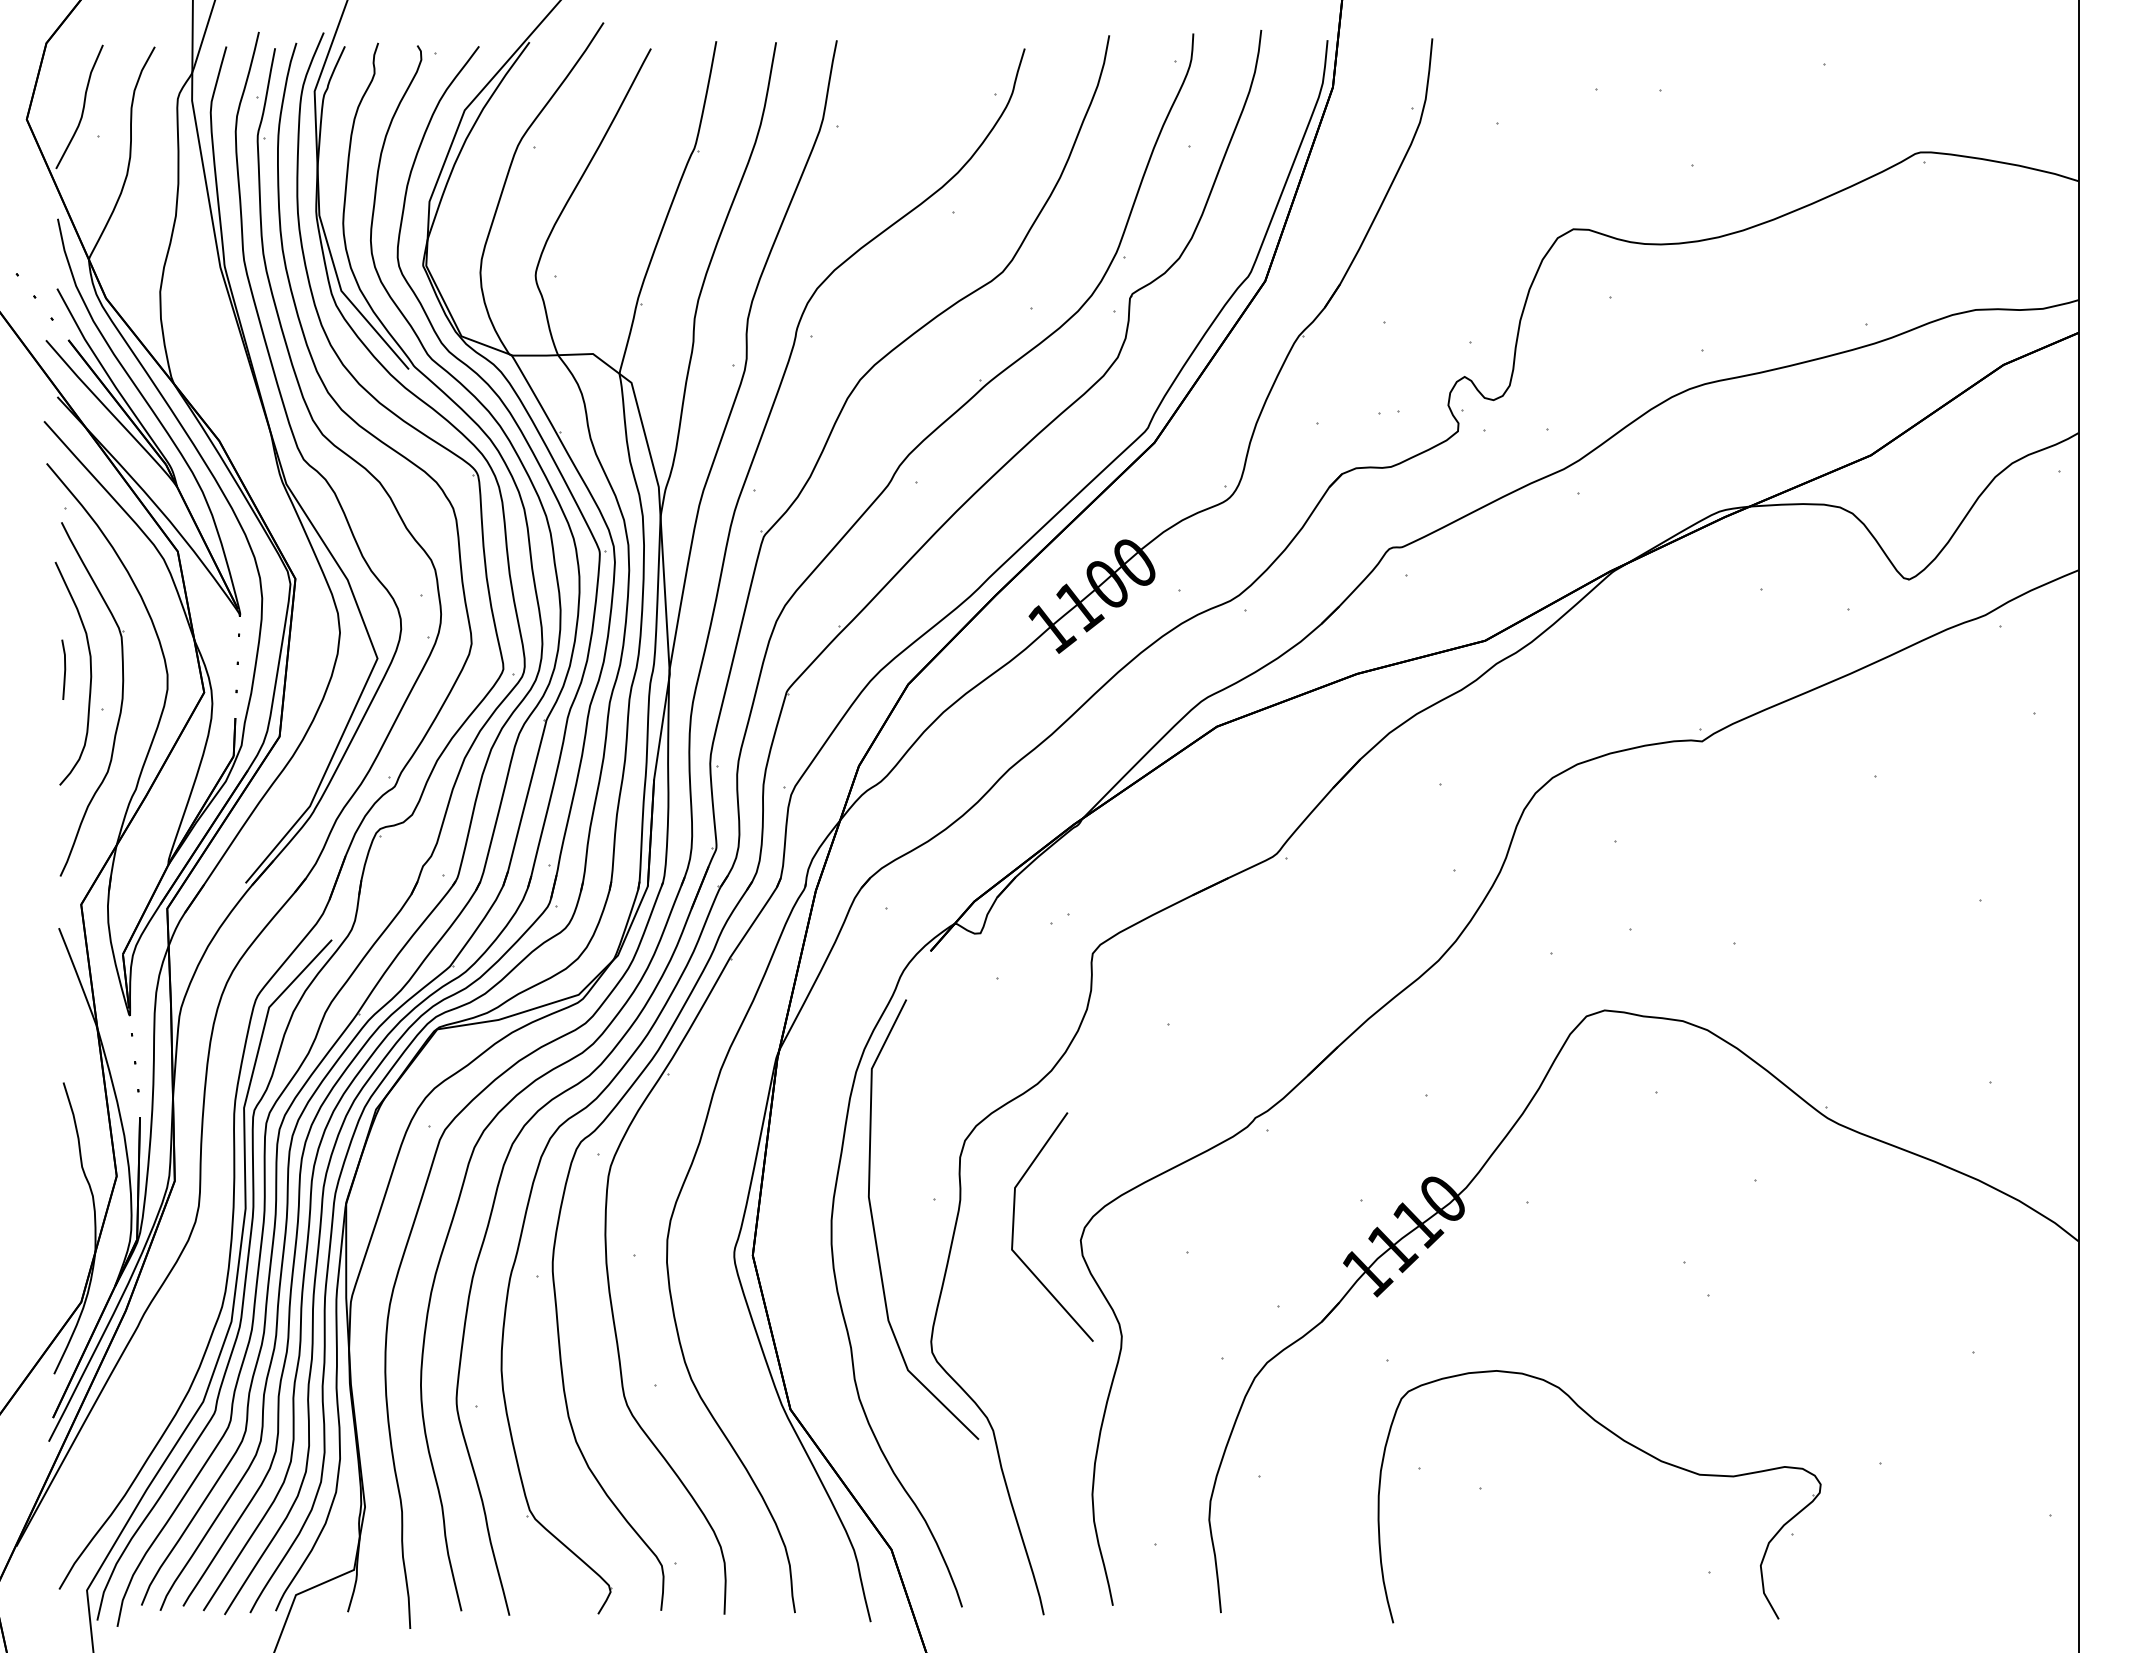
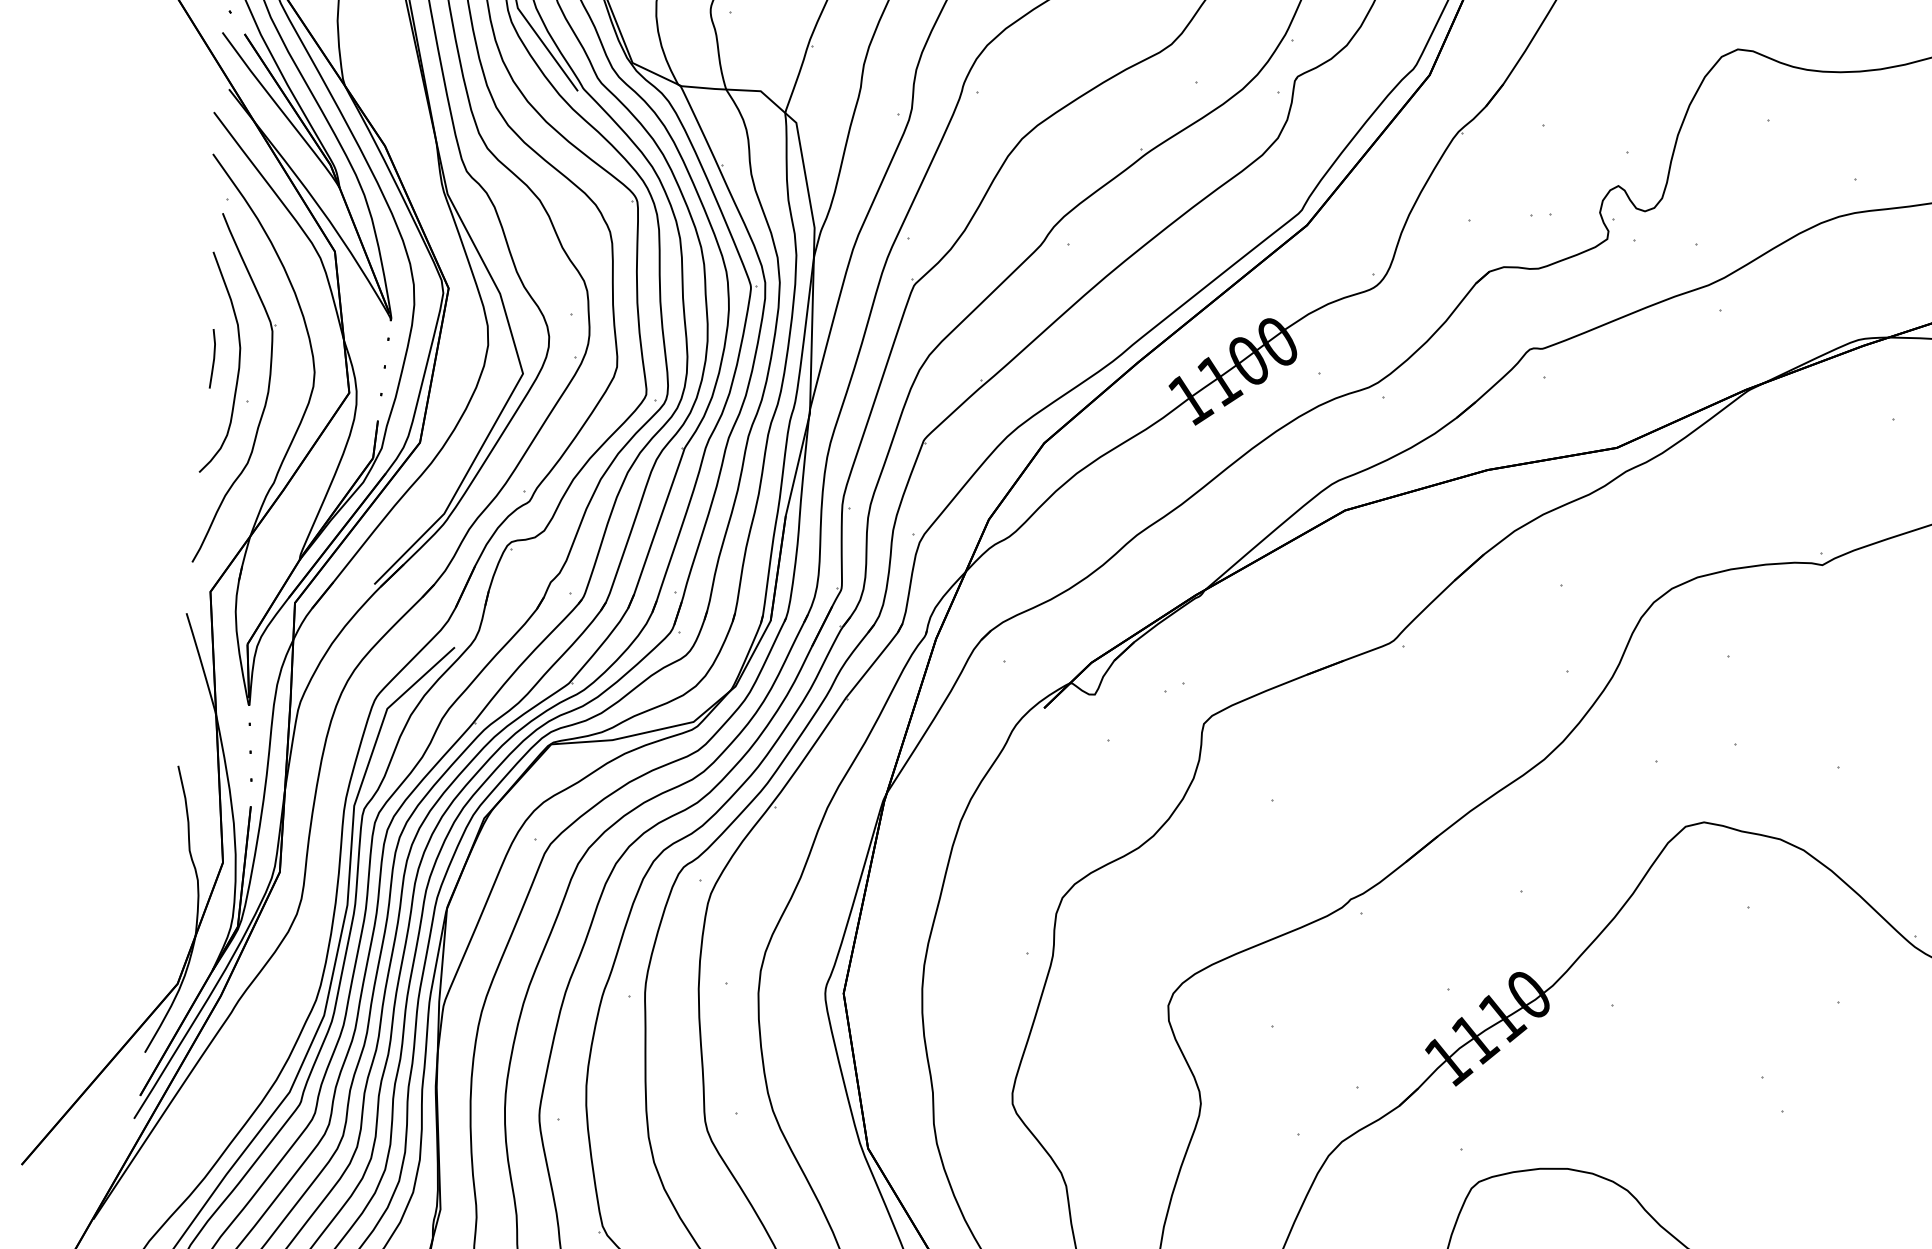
line: (1014, 1225) -> (1104, 985), removed
curve: (875, 1230) -> (966, 978), removed

